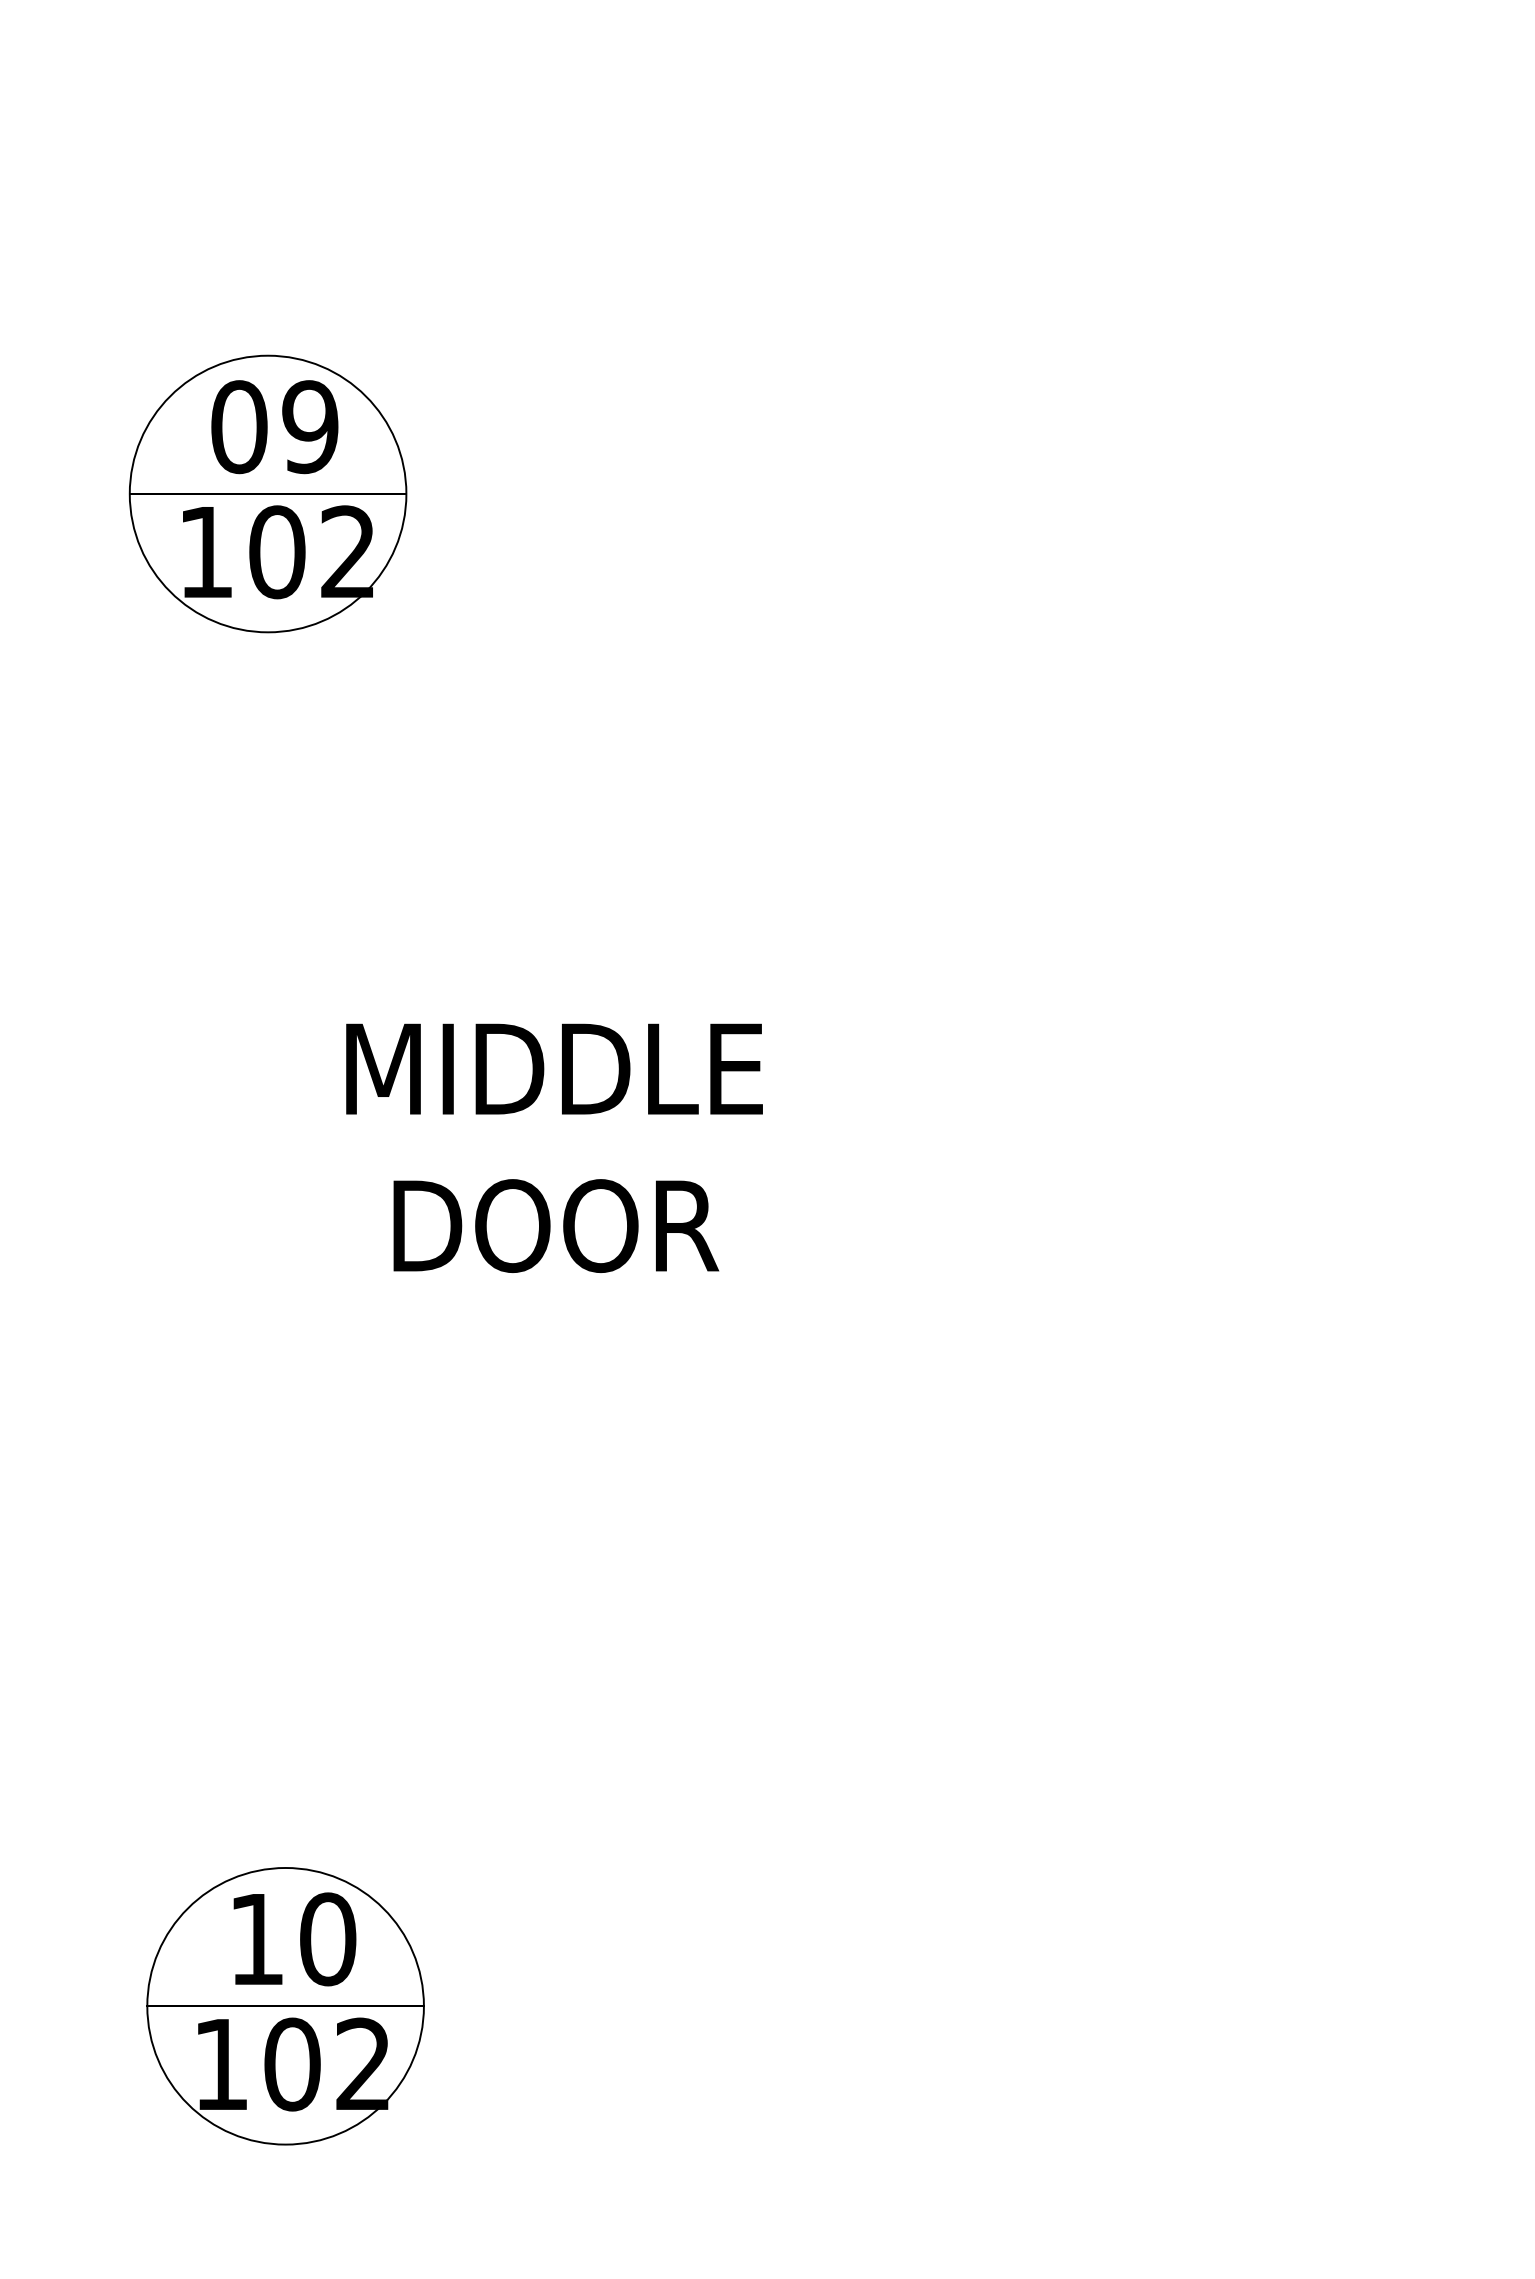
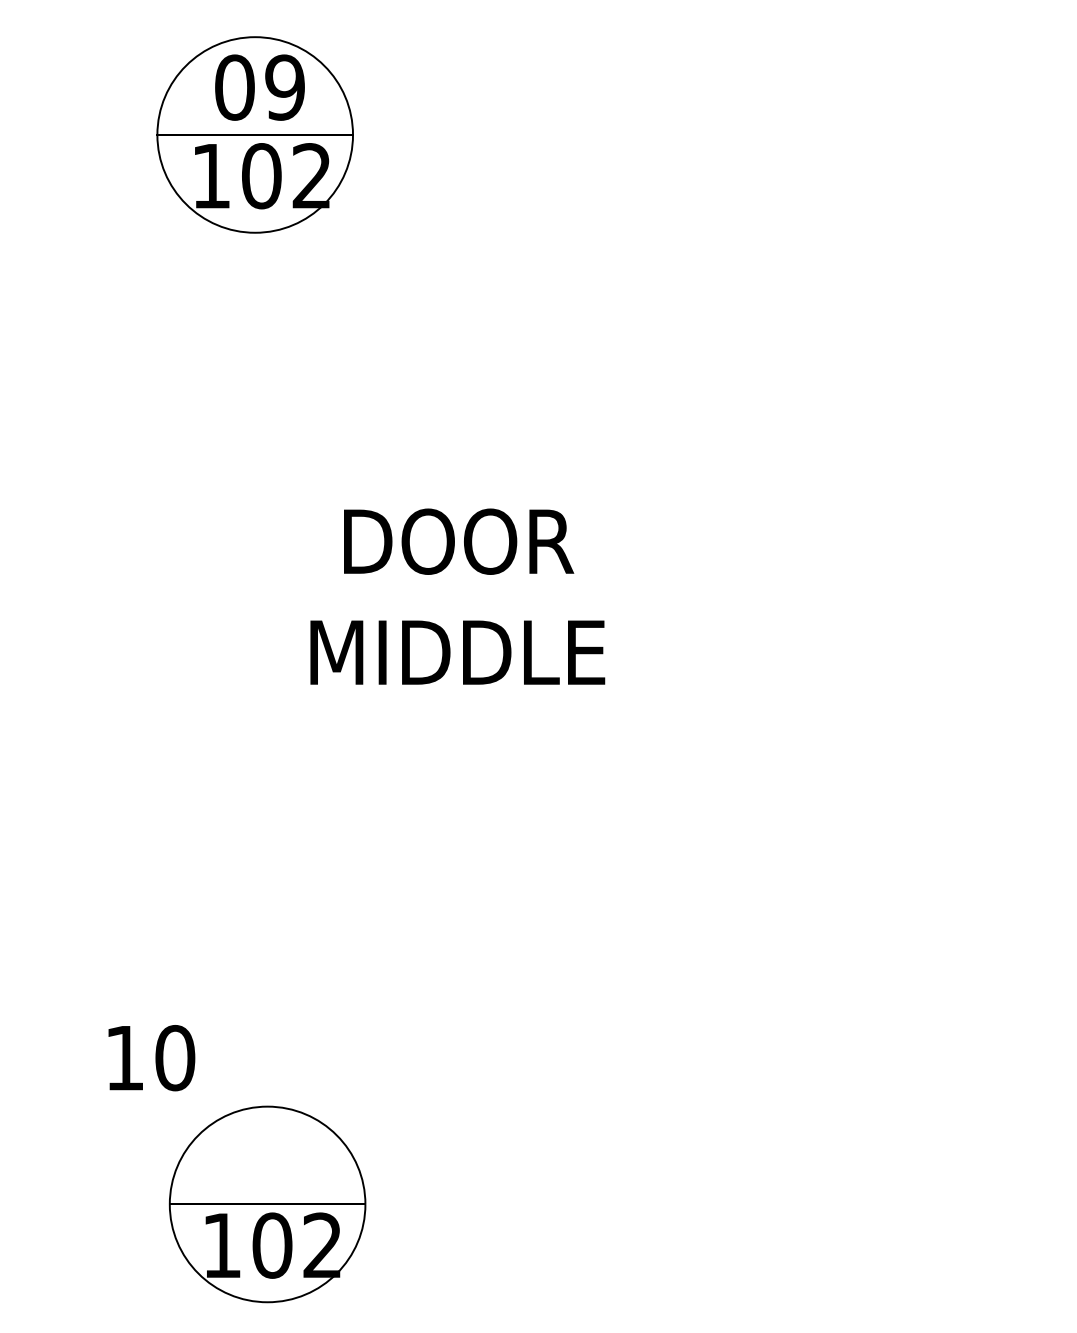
text: (554, 1069) -> (457, 541), MIDDLE -> DOOR
text: (554, 1226) -> (457, 652), DOOR -> MIDDLE
text: (294, 1939) -> (151, 1058), moved

